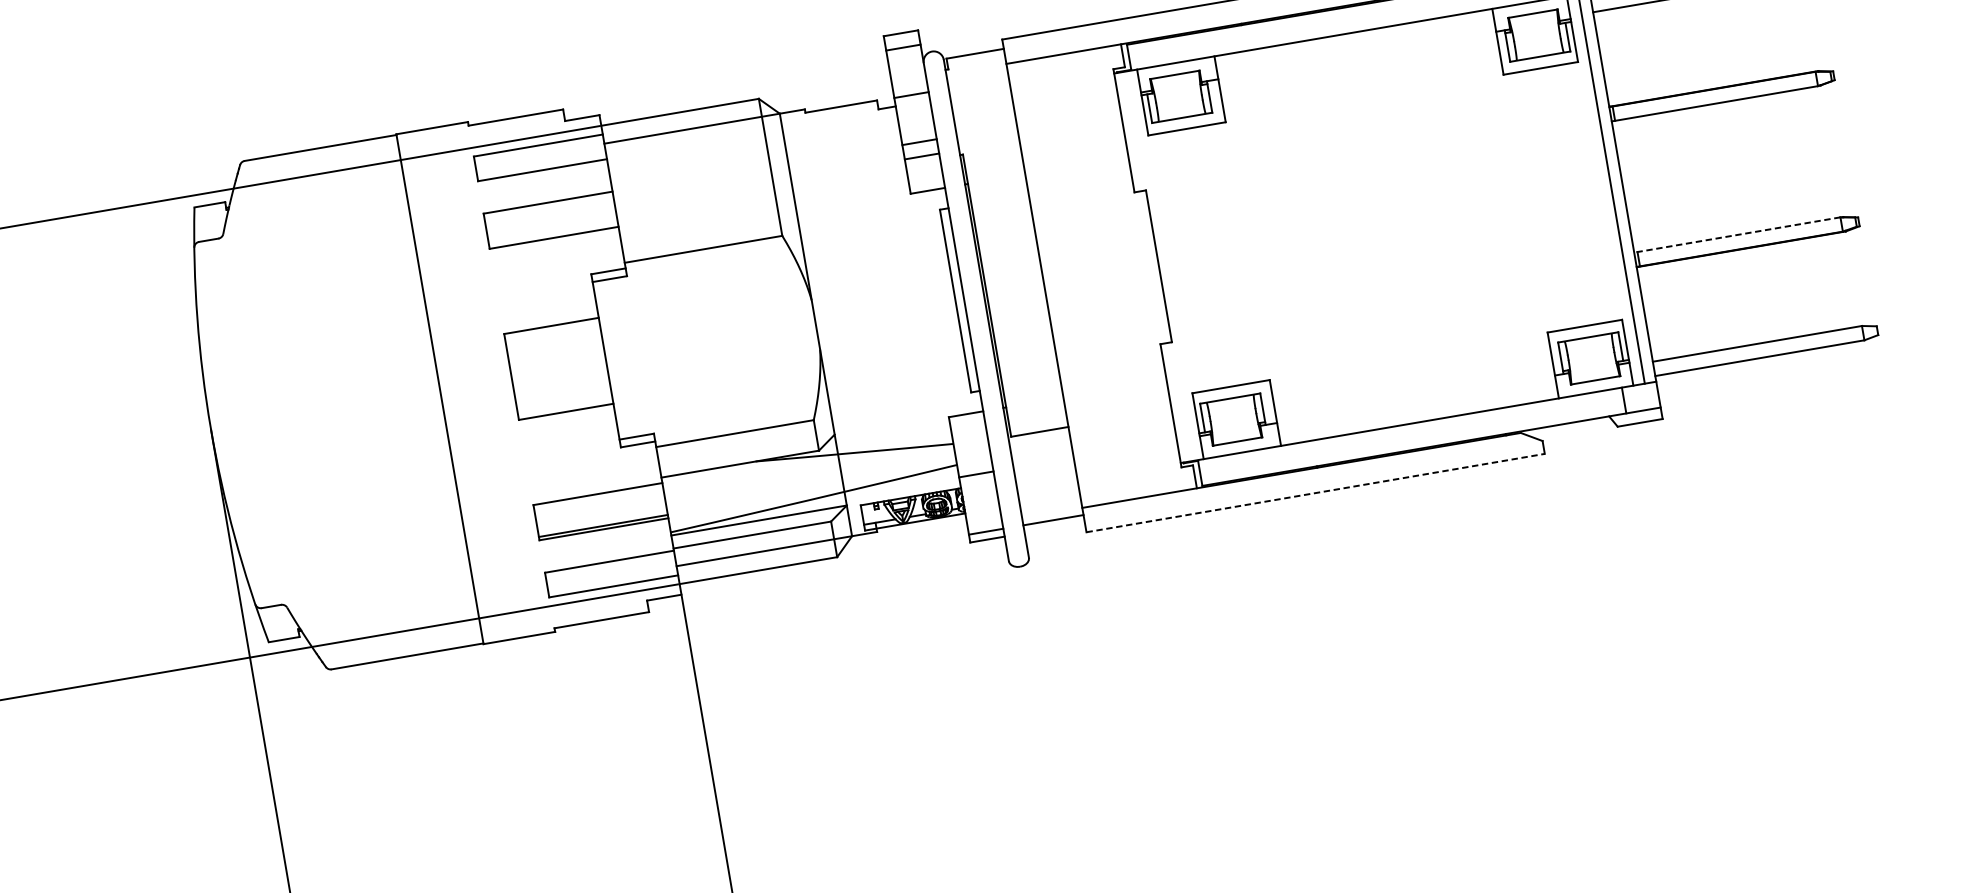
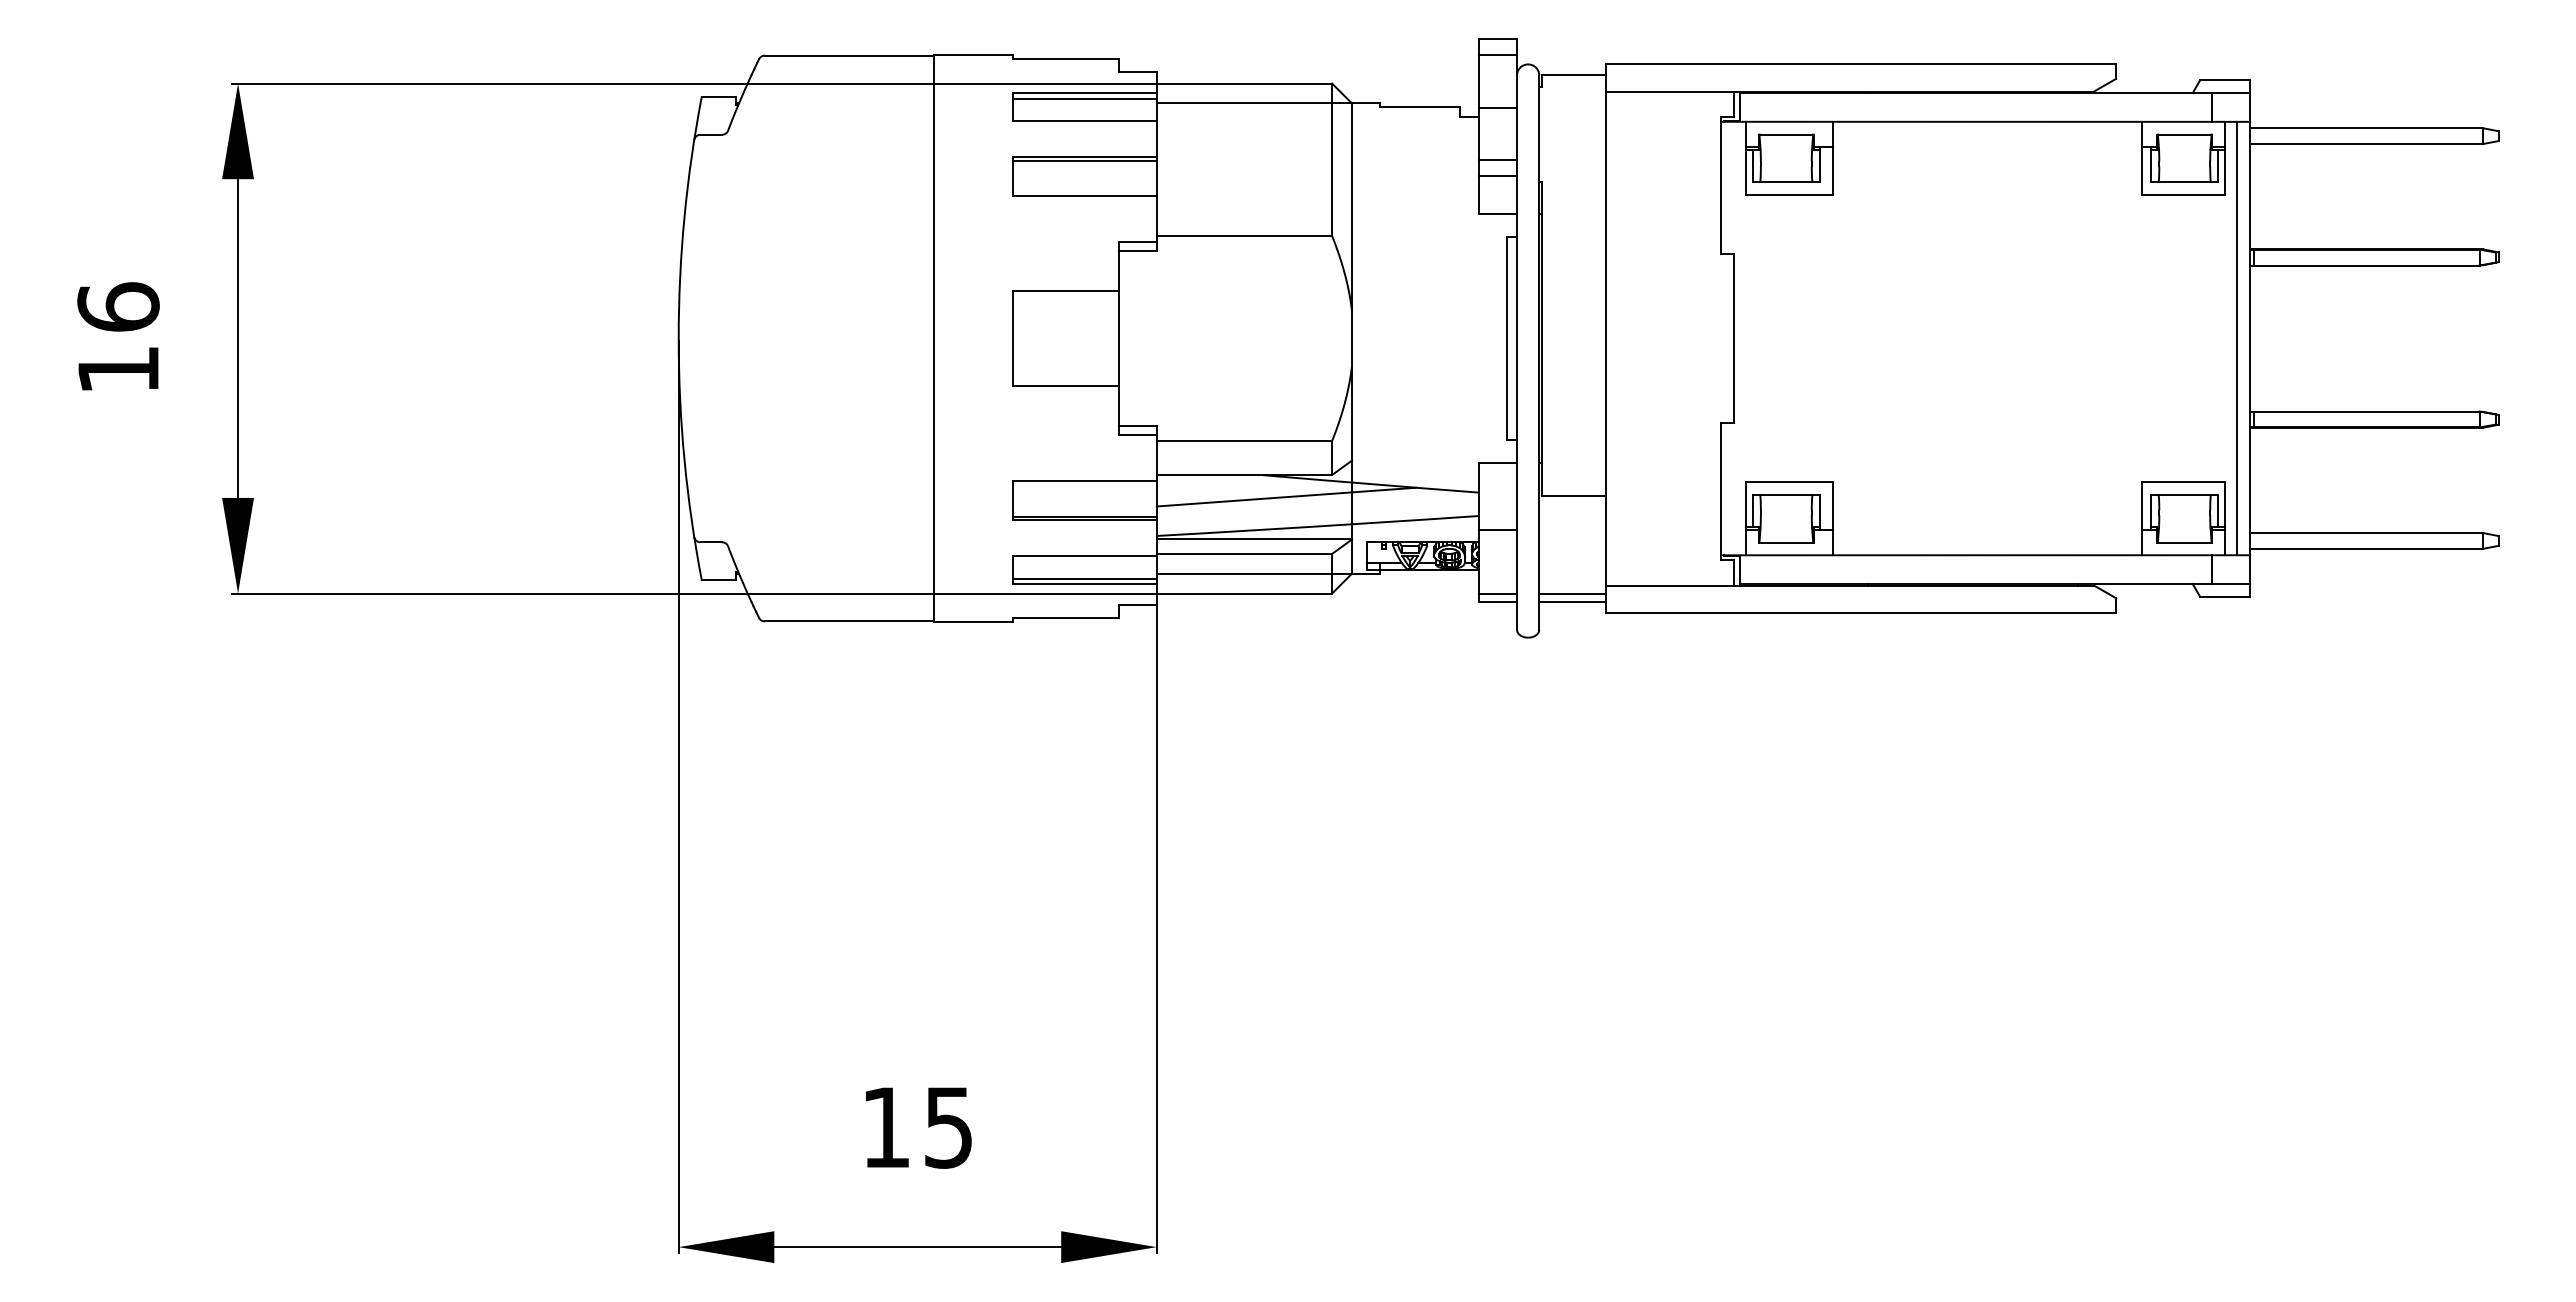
line: (538, 150) -> (1084, 98), added
line: (548, 206) -> (1084, 160), added
line: (1737, 234) -> (2364, 411), dashed -> solid
line: (781, 476) -> (1286, 496), added
line: (1315, 492) -> (1861, 612), dashed -> solid
line: (1054, 528) -> (1572, 602), added
line: (612, 581) -> (1084, 578), added

